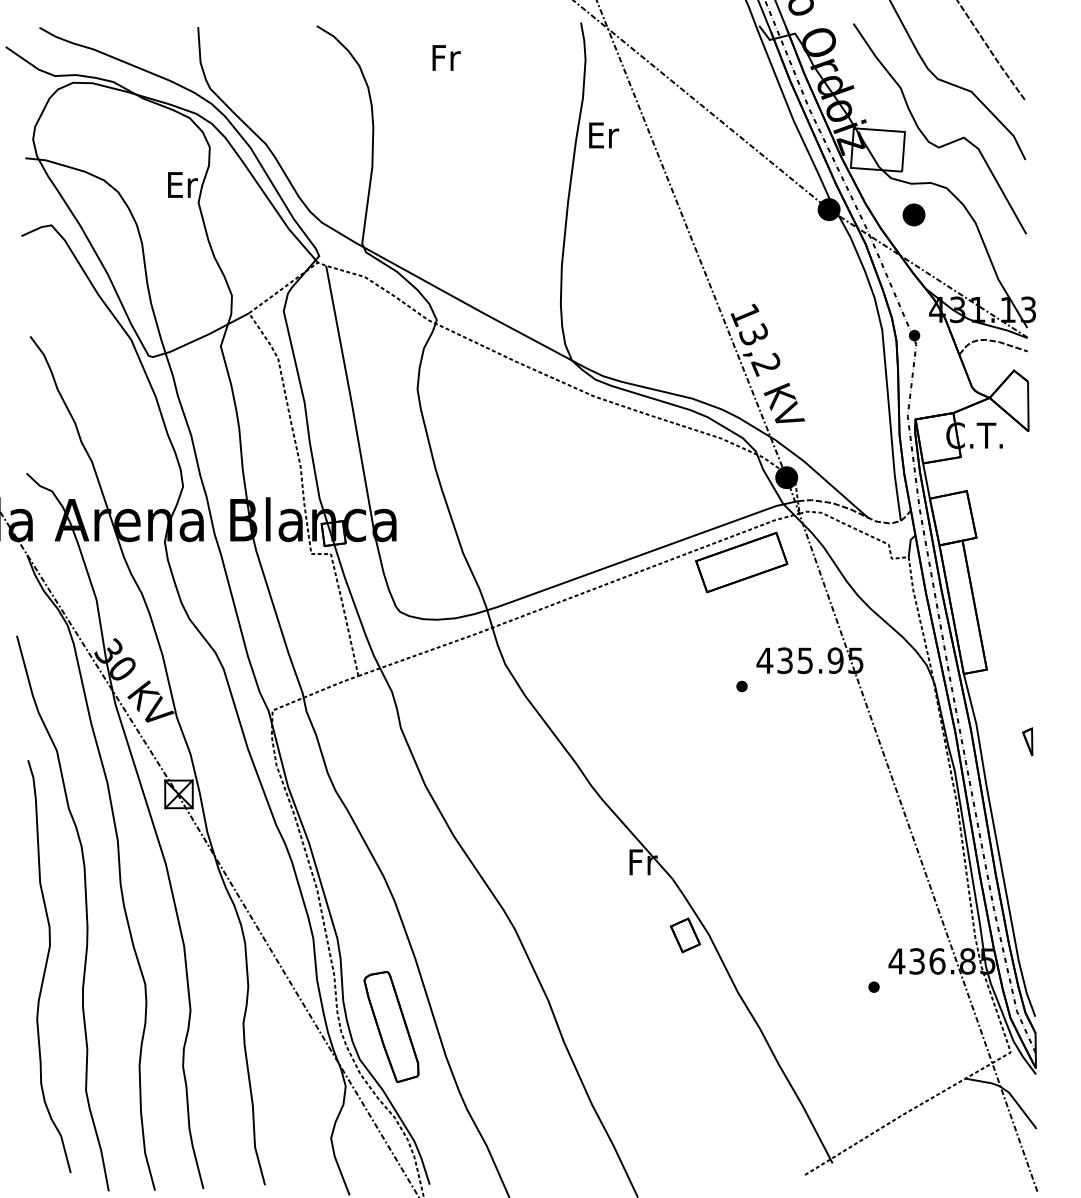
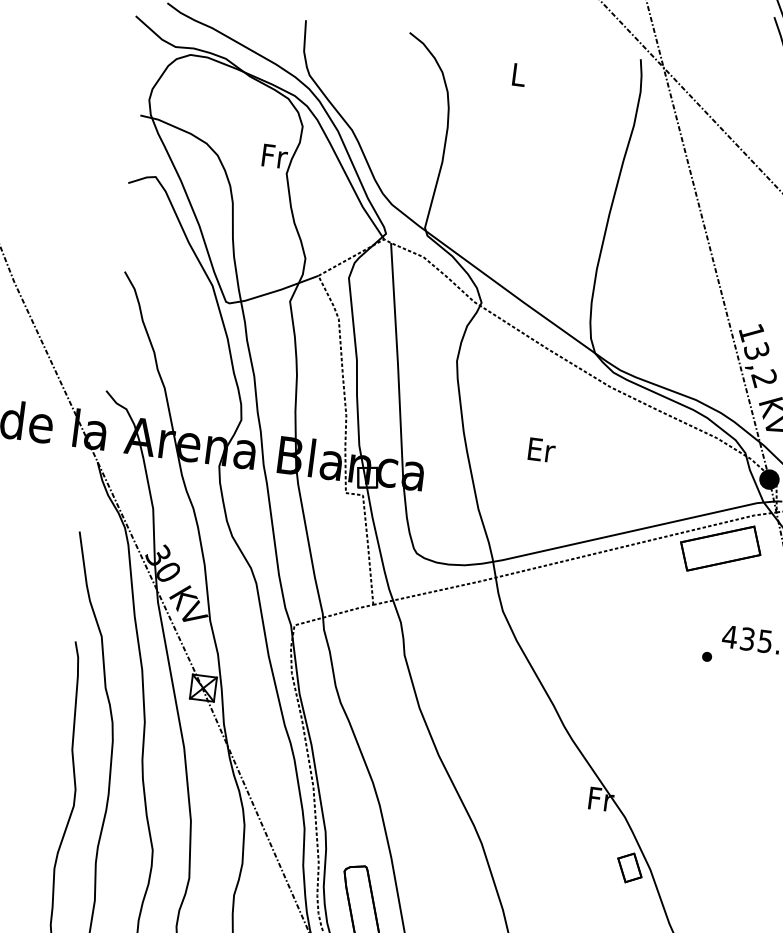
text: (446, 57) -> (519, 74), Fr -> L
text: (604, 135) -> (542, 450), moved
text: (182, 184) -> (274, 155), Er -> Fr

